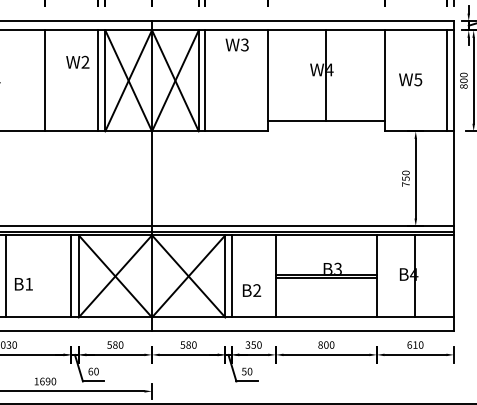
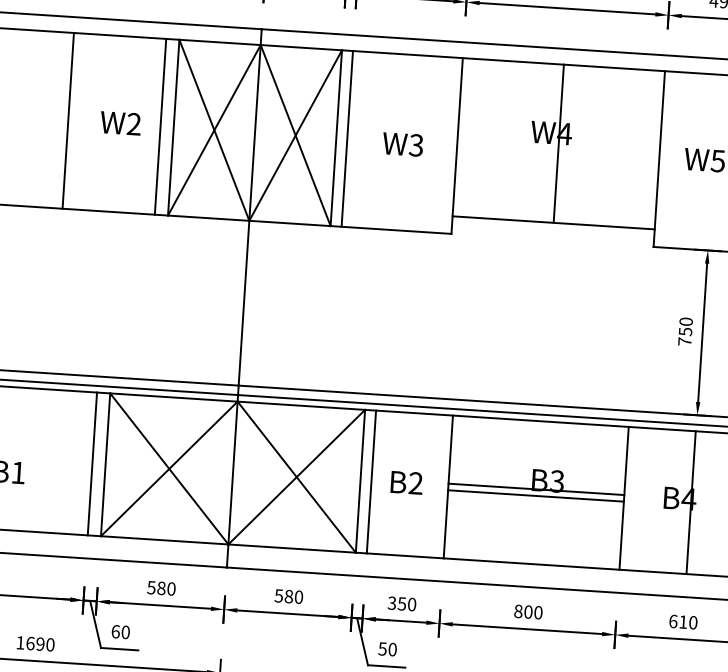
text: (236, 44) -> (401, 143), moved
text: (77, 61) -> (120, 121), moved
text: (252, 290) -> (407, 482), moved

